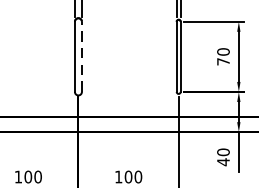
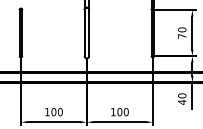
line: (82, 55) -> (89, 32), dashed -> solid

